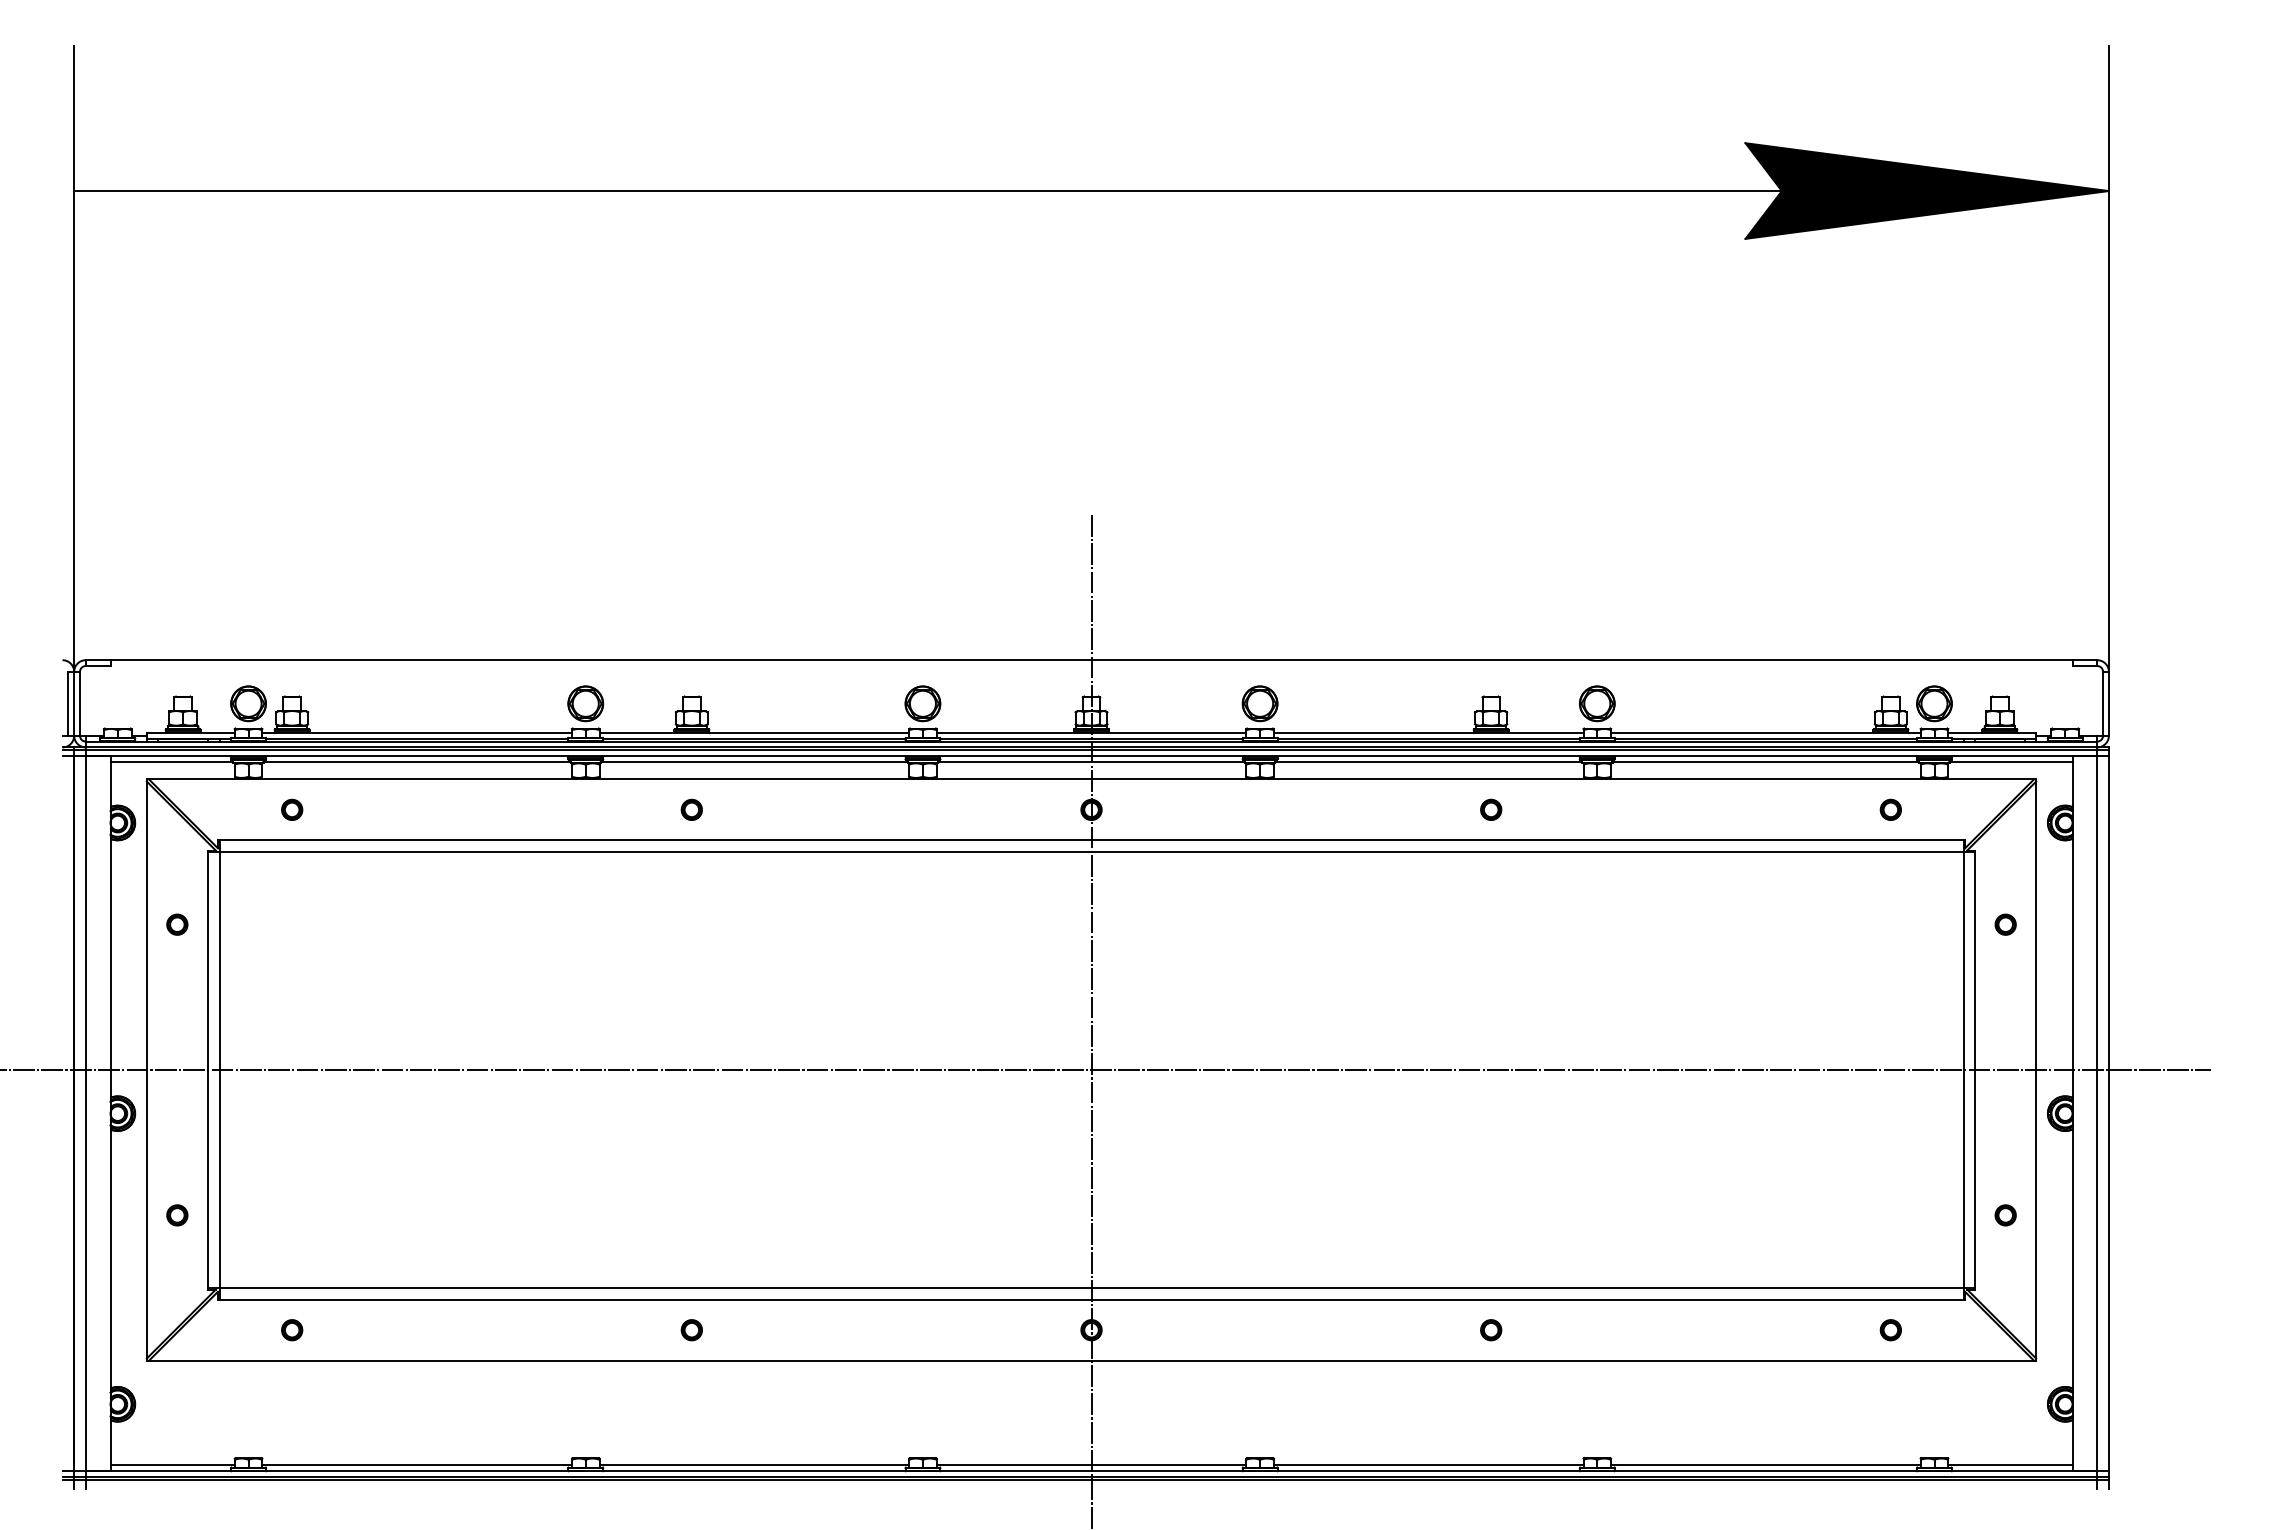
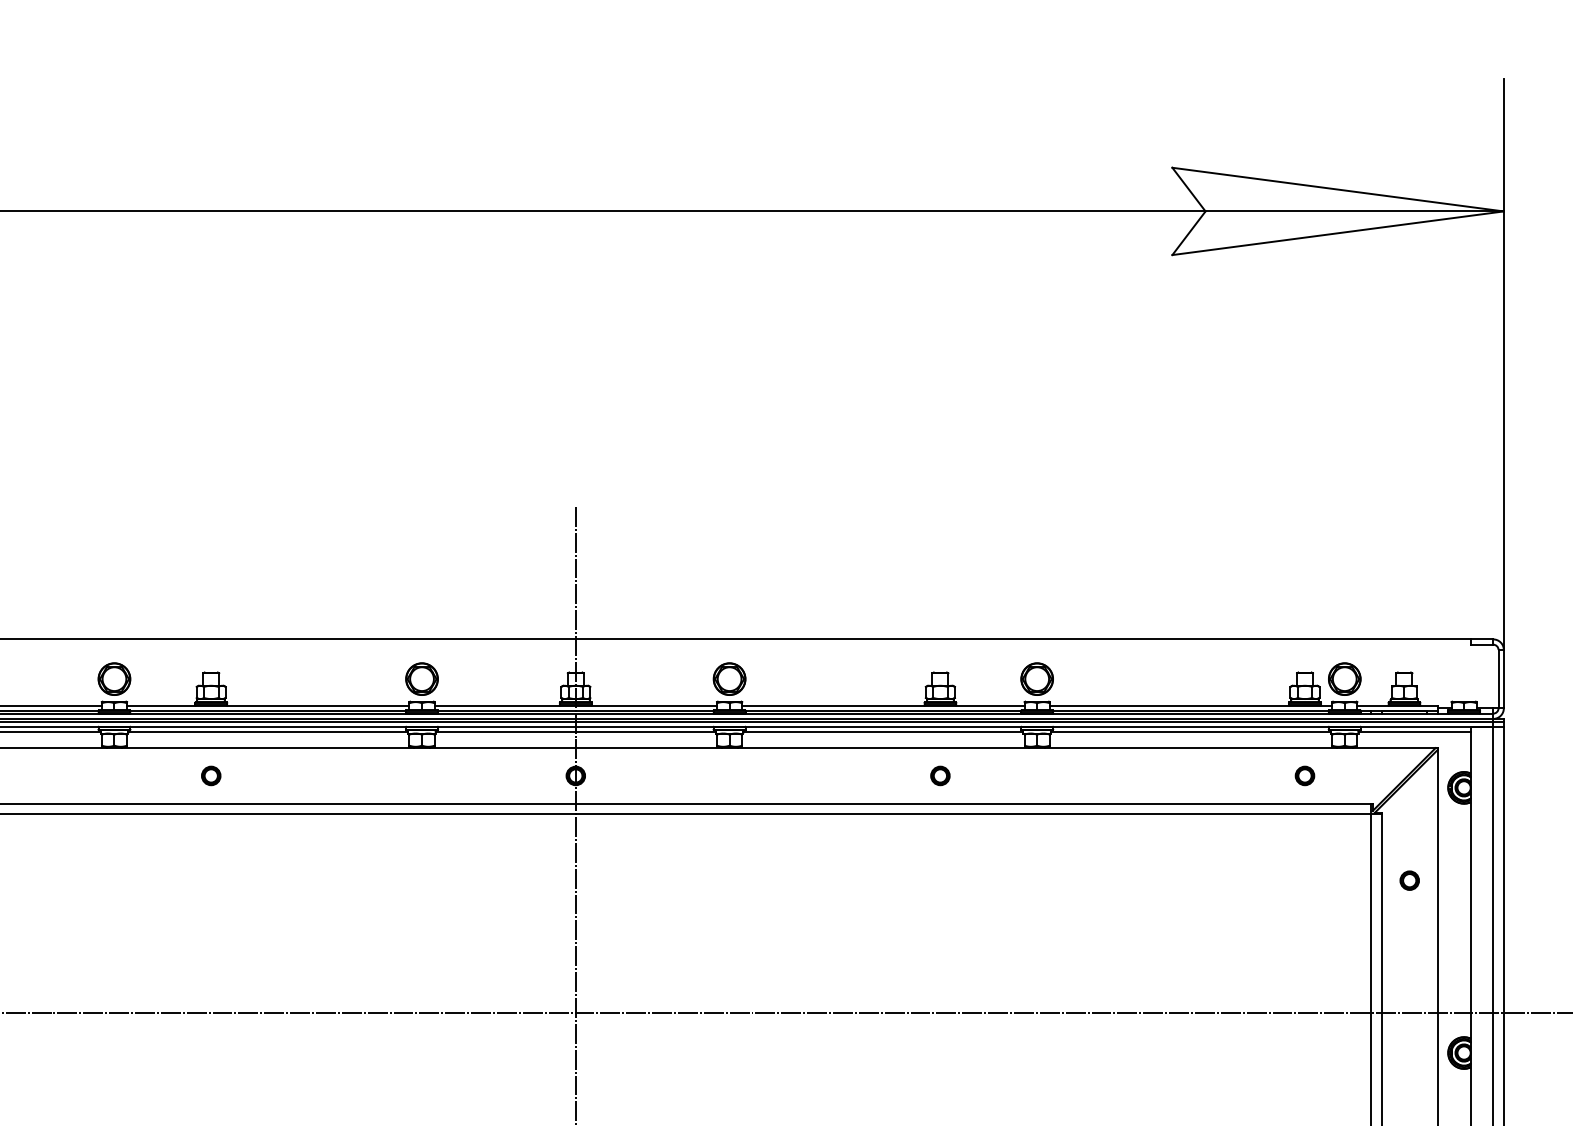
fill: (1926, 190) -> (1337, 210), removed

